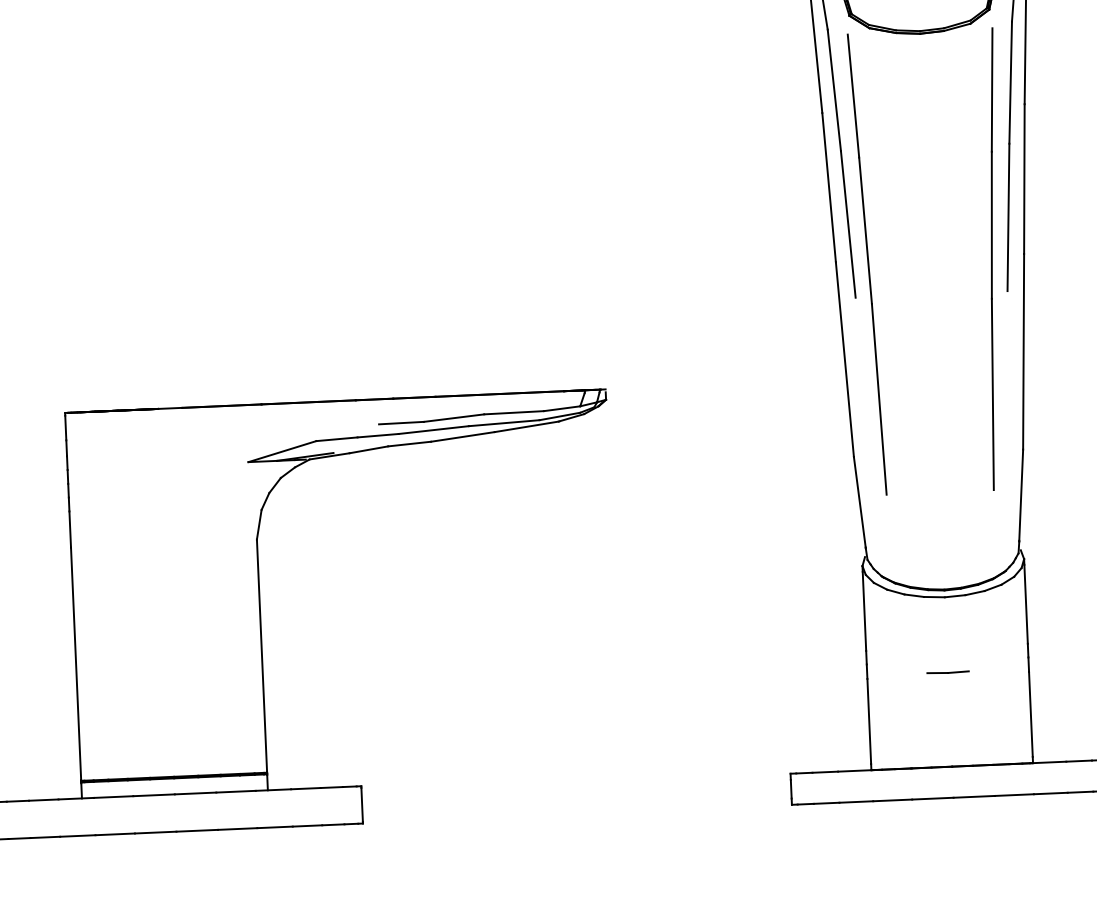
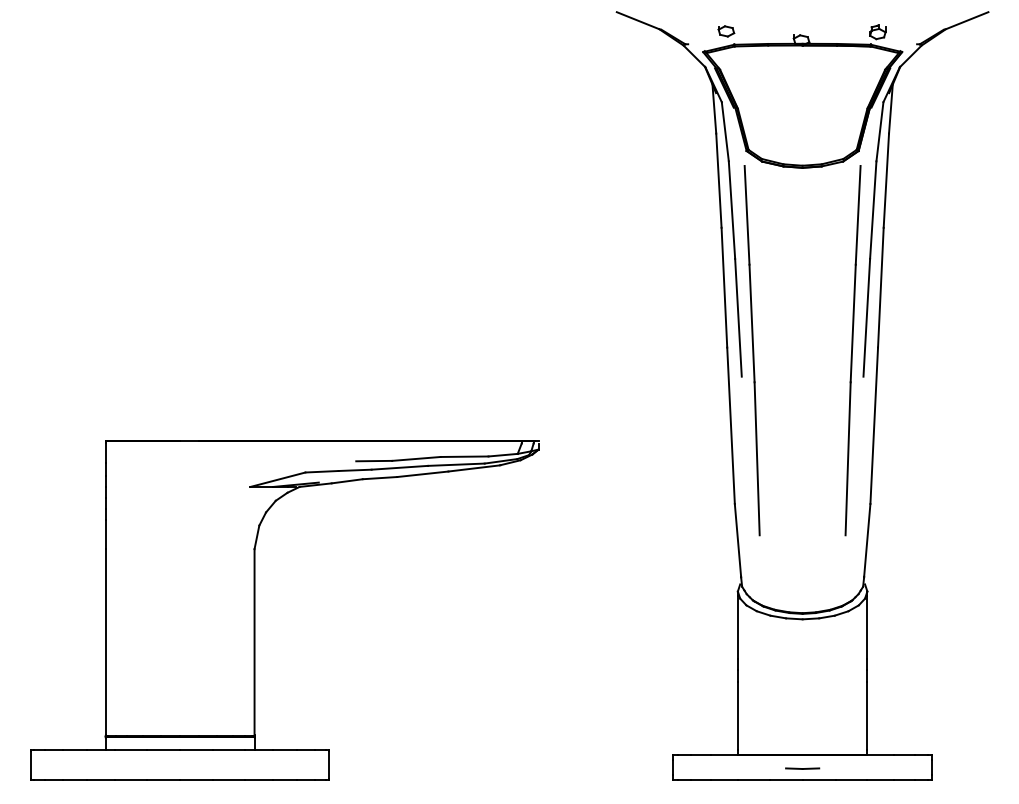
line: (947, 672) -> (802, 768), moved

